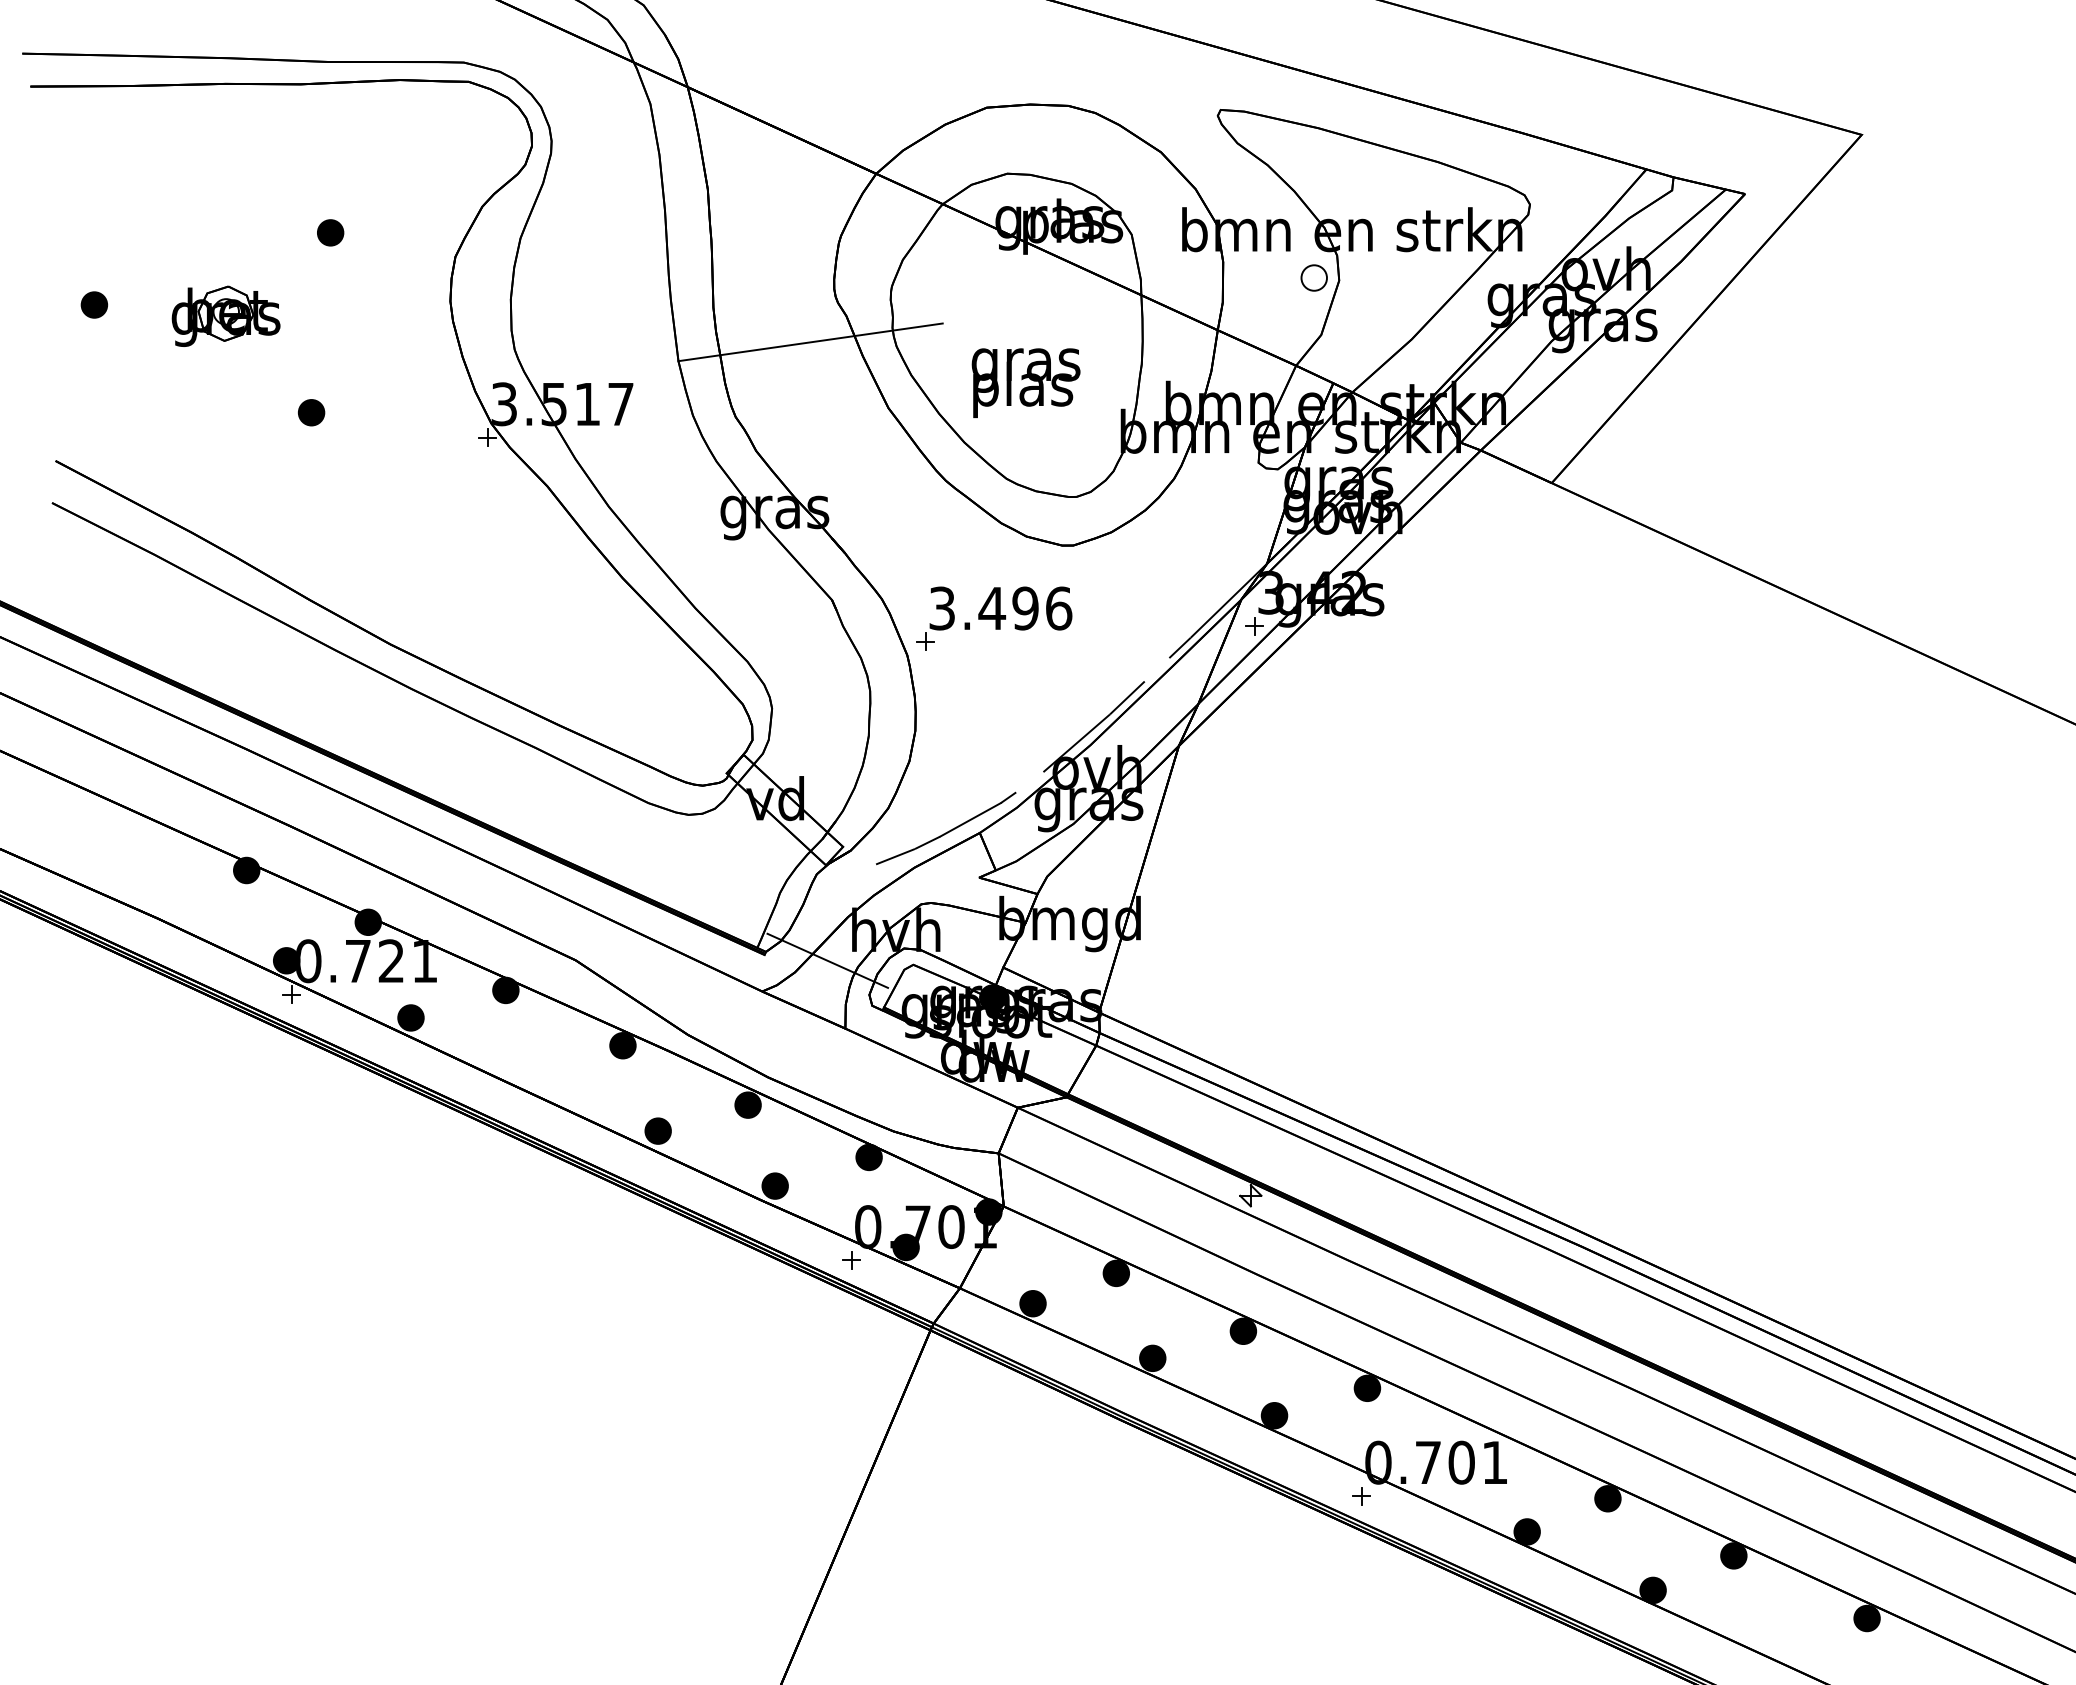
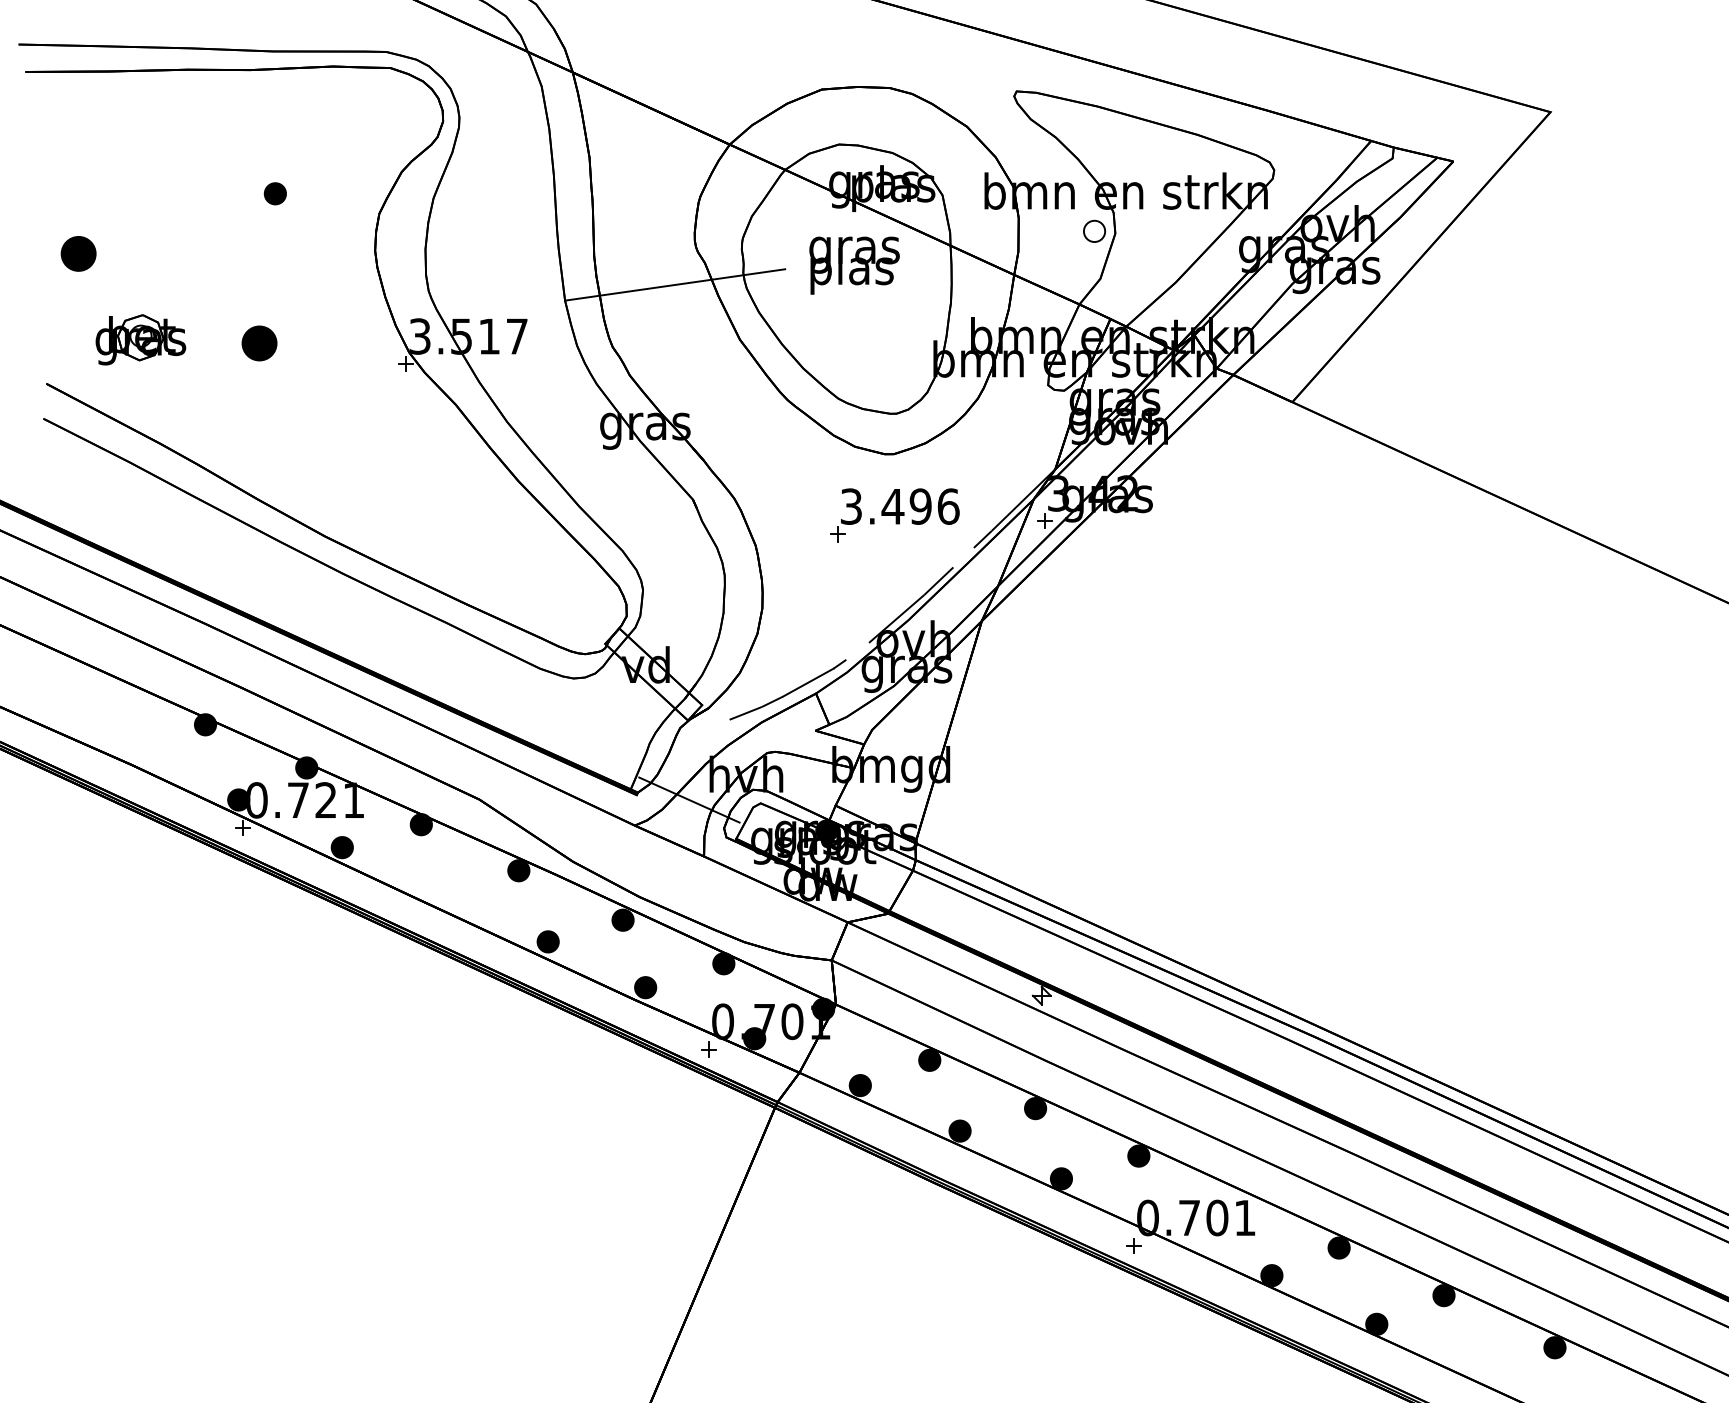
part: (94, 304) -> (78, 253), size x1.6
part: (225, 315) -> (140, 339), moved
text: (1025, 382) -> (854, 265), moved
part: (311, 412) -> (259, 343), size x1.6
part: (994, 618) -> (894, 514), moved

